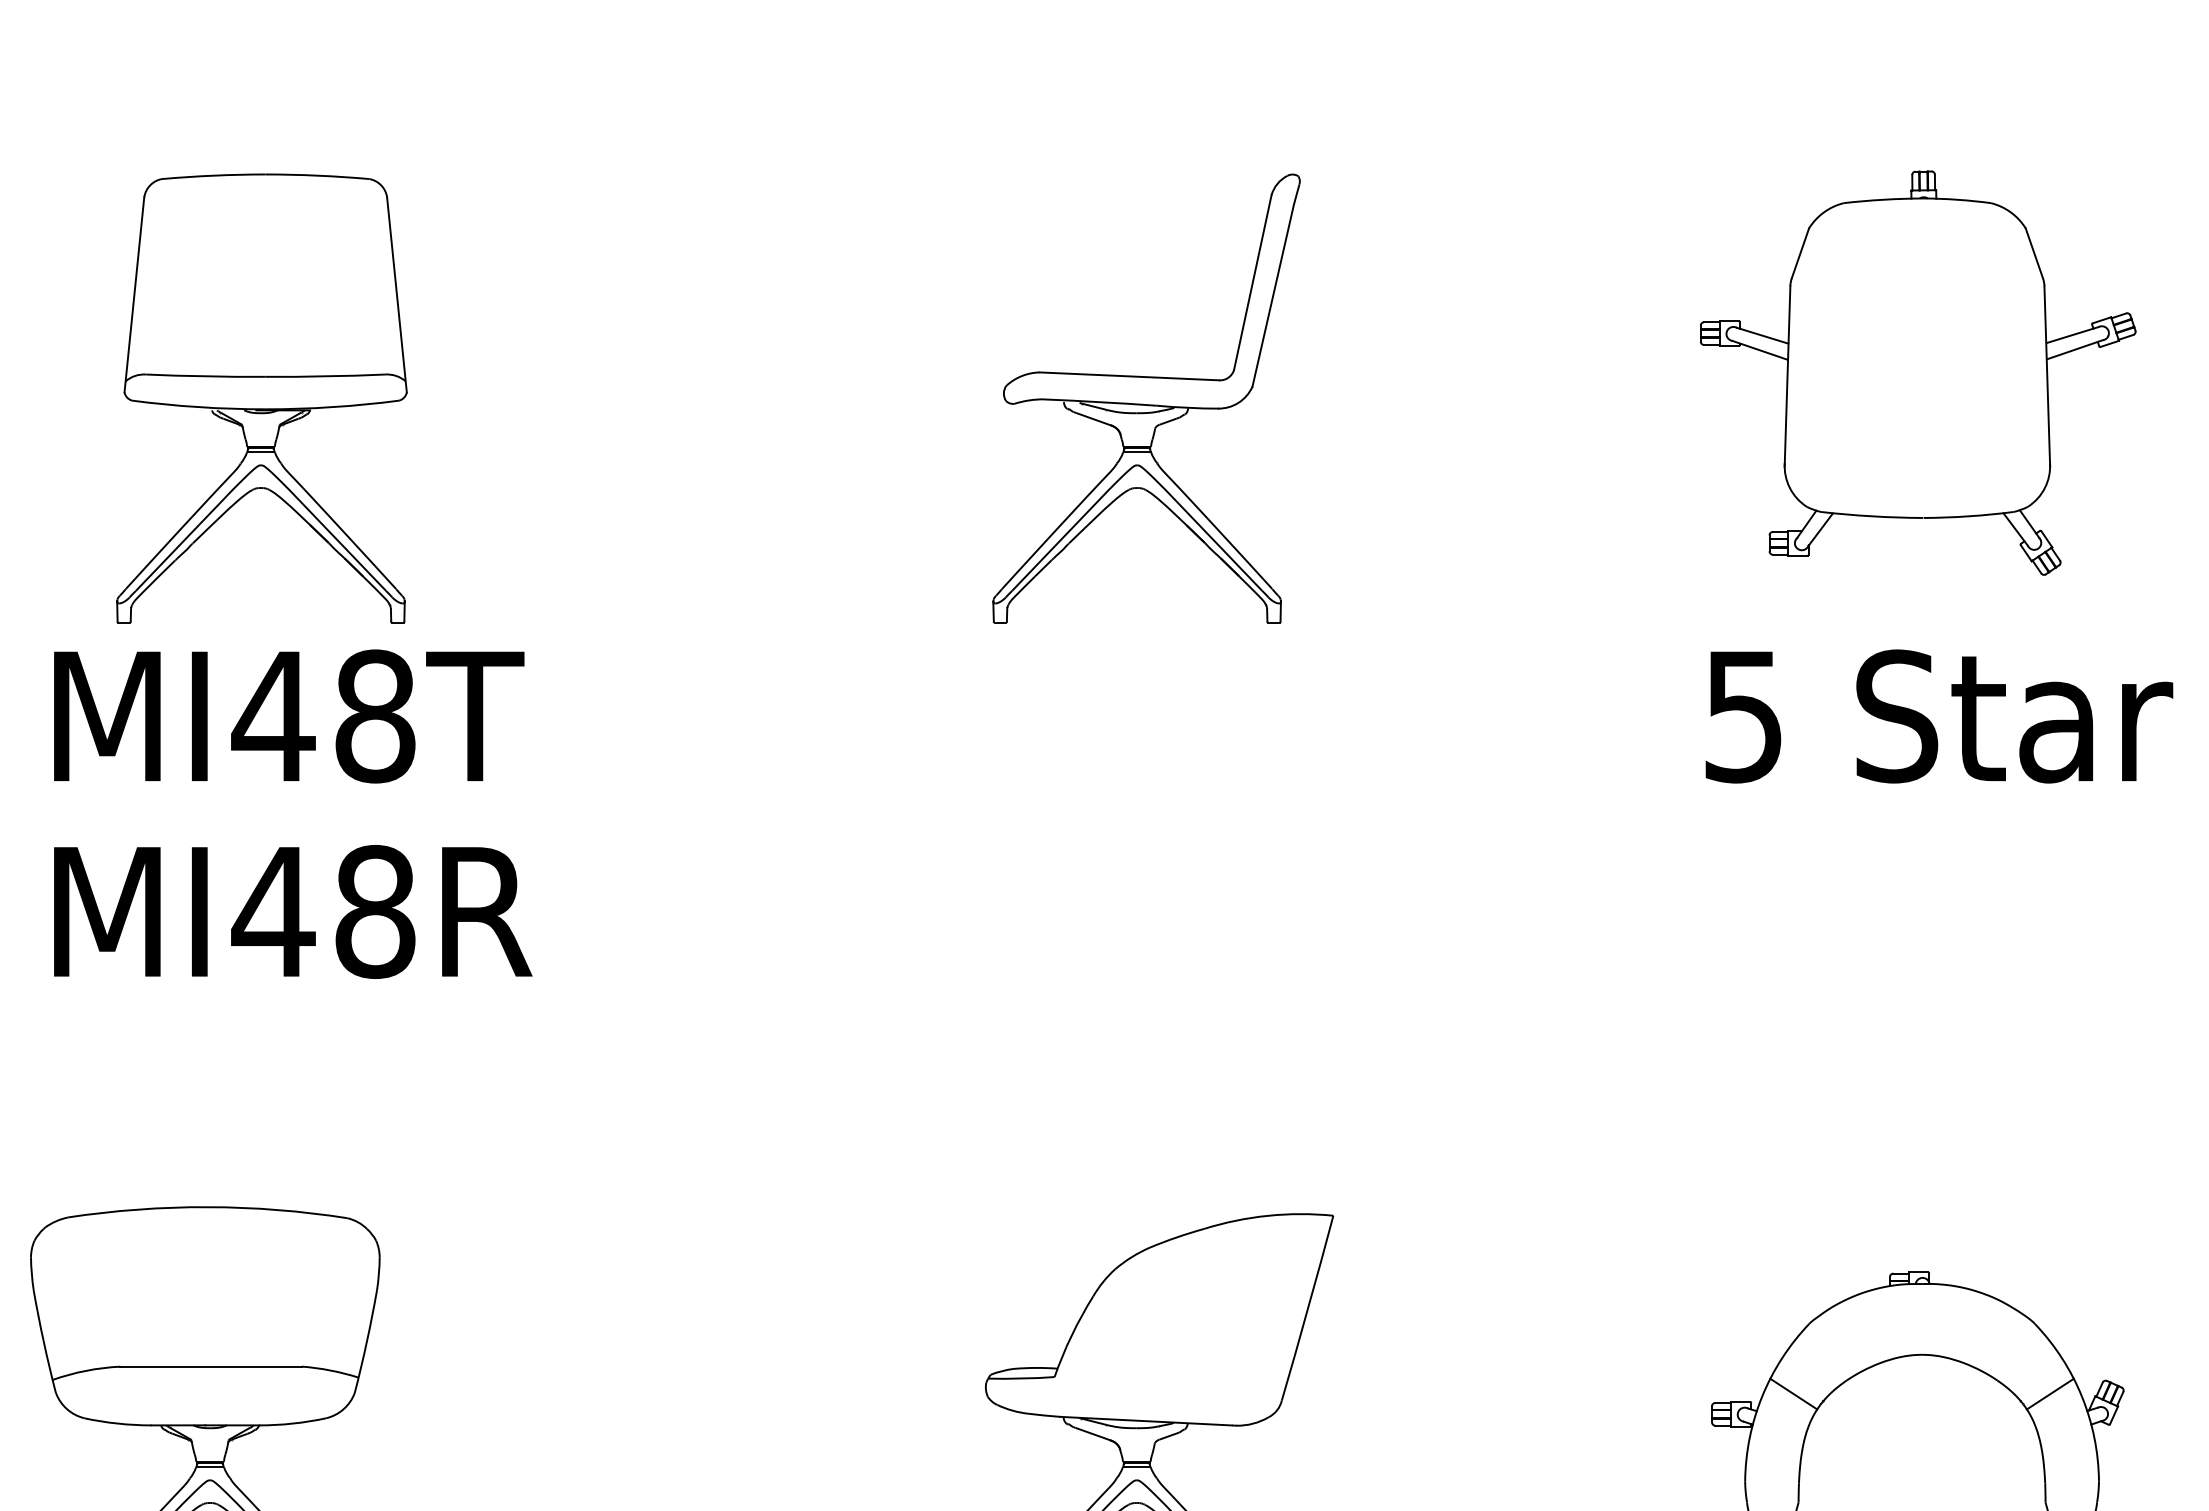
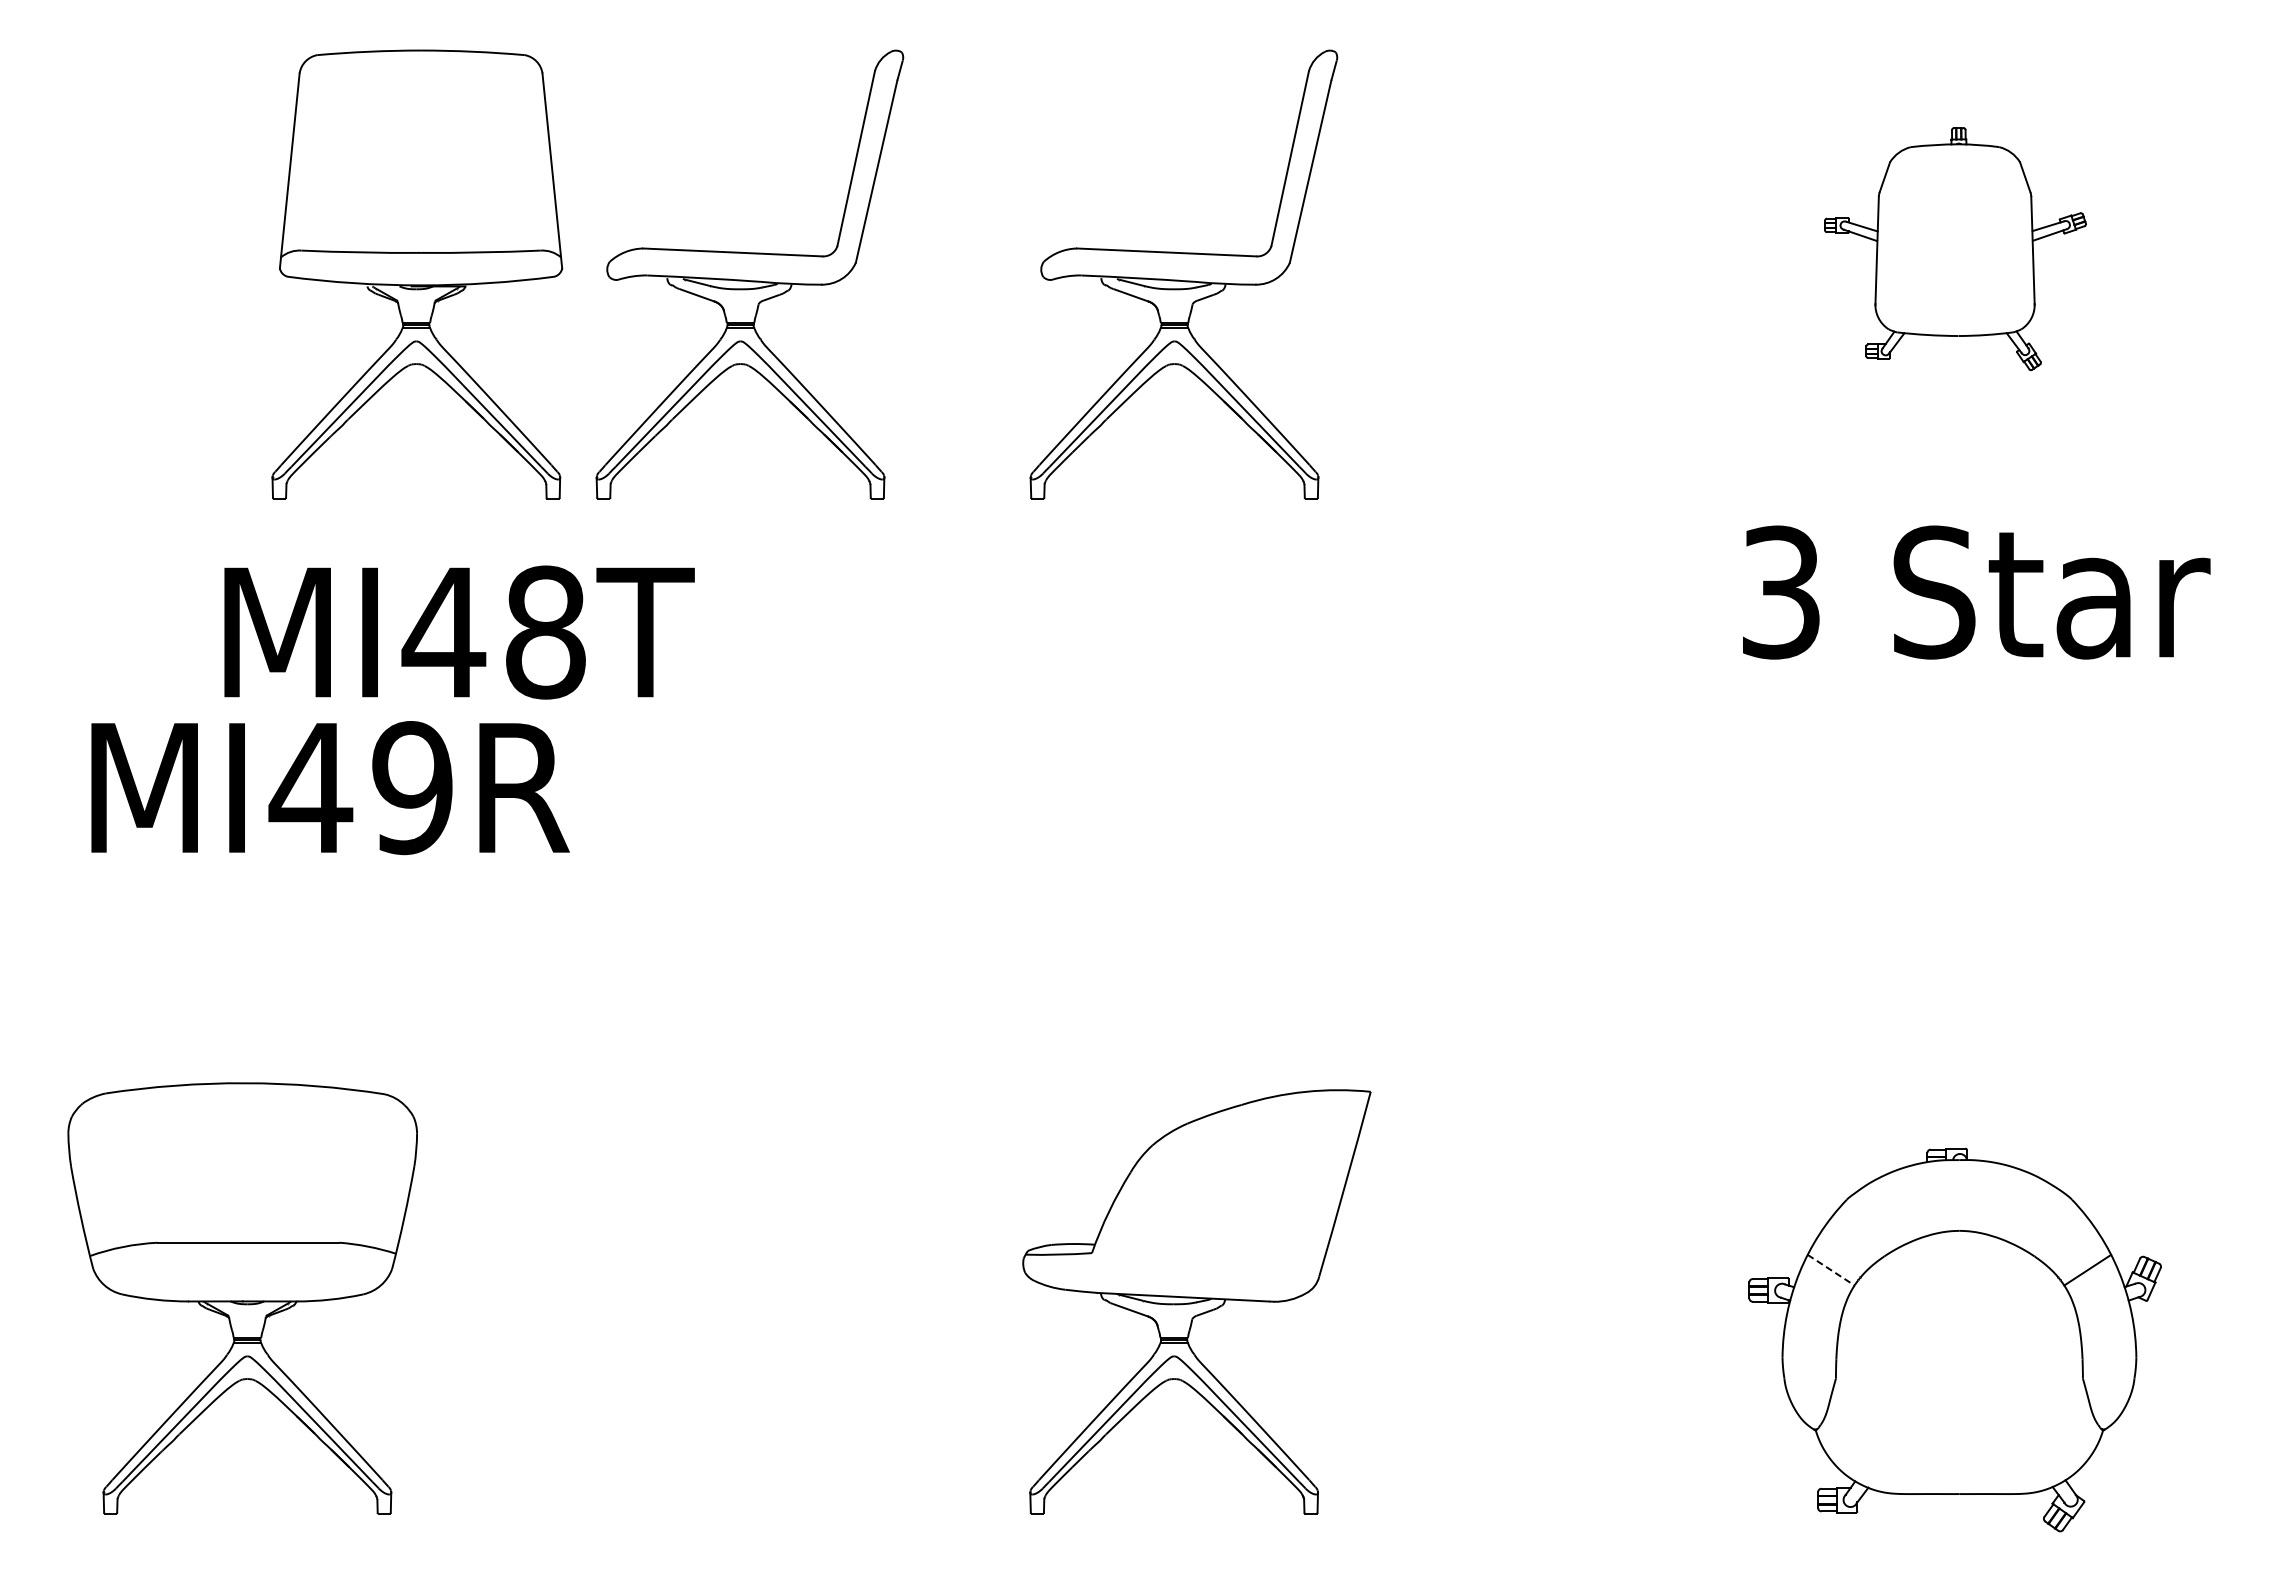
part: (1918, 372) -> (1955, 248), size x0.6
part: (262, 398) -> (417, 274), moved
part: (712, 398) -> (749, 274), added
text: (289, 716) -> (459, 632), moved
text: (1744, 716) -> (1781, 592), 5 -> 3
text: (375, 912) -> (412, 788), MI48R -> MI49R
line: (1794, 1394) -> (1831, 1270), solid -> dashed

